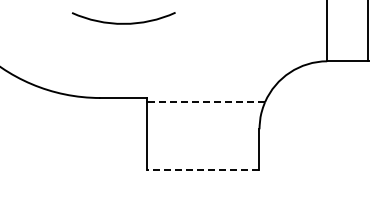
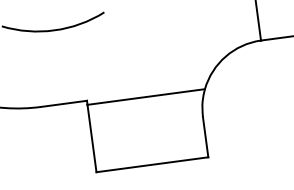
line: (205, 102) -> (145, 97), dashed -> solid
line: (202, 170) -> (151, 165), dashed -> solid

